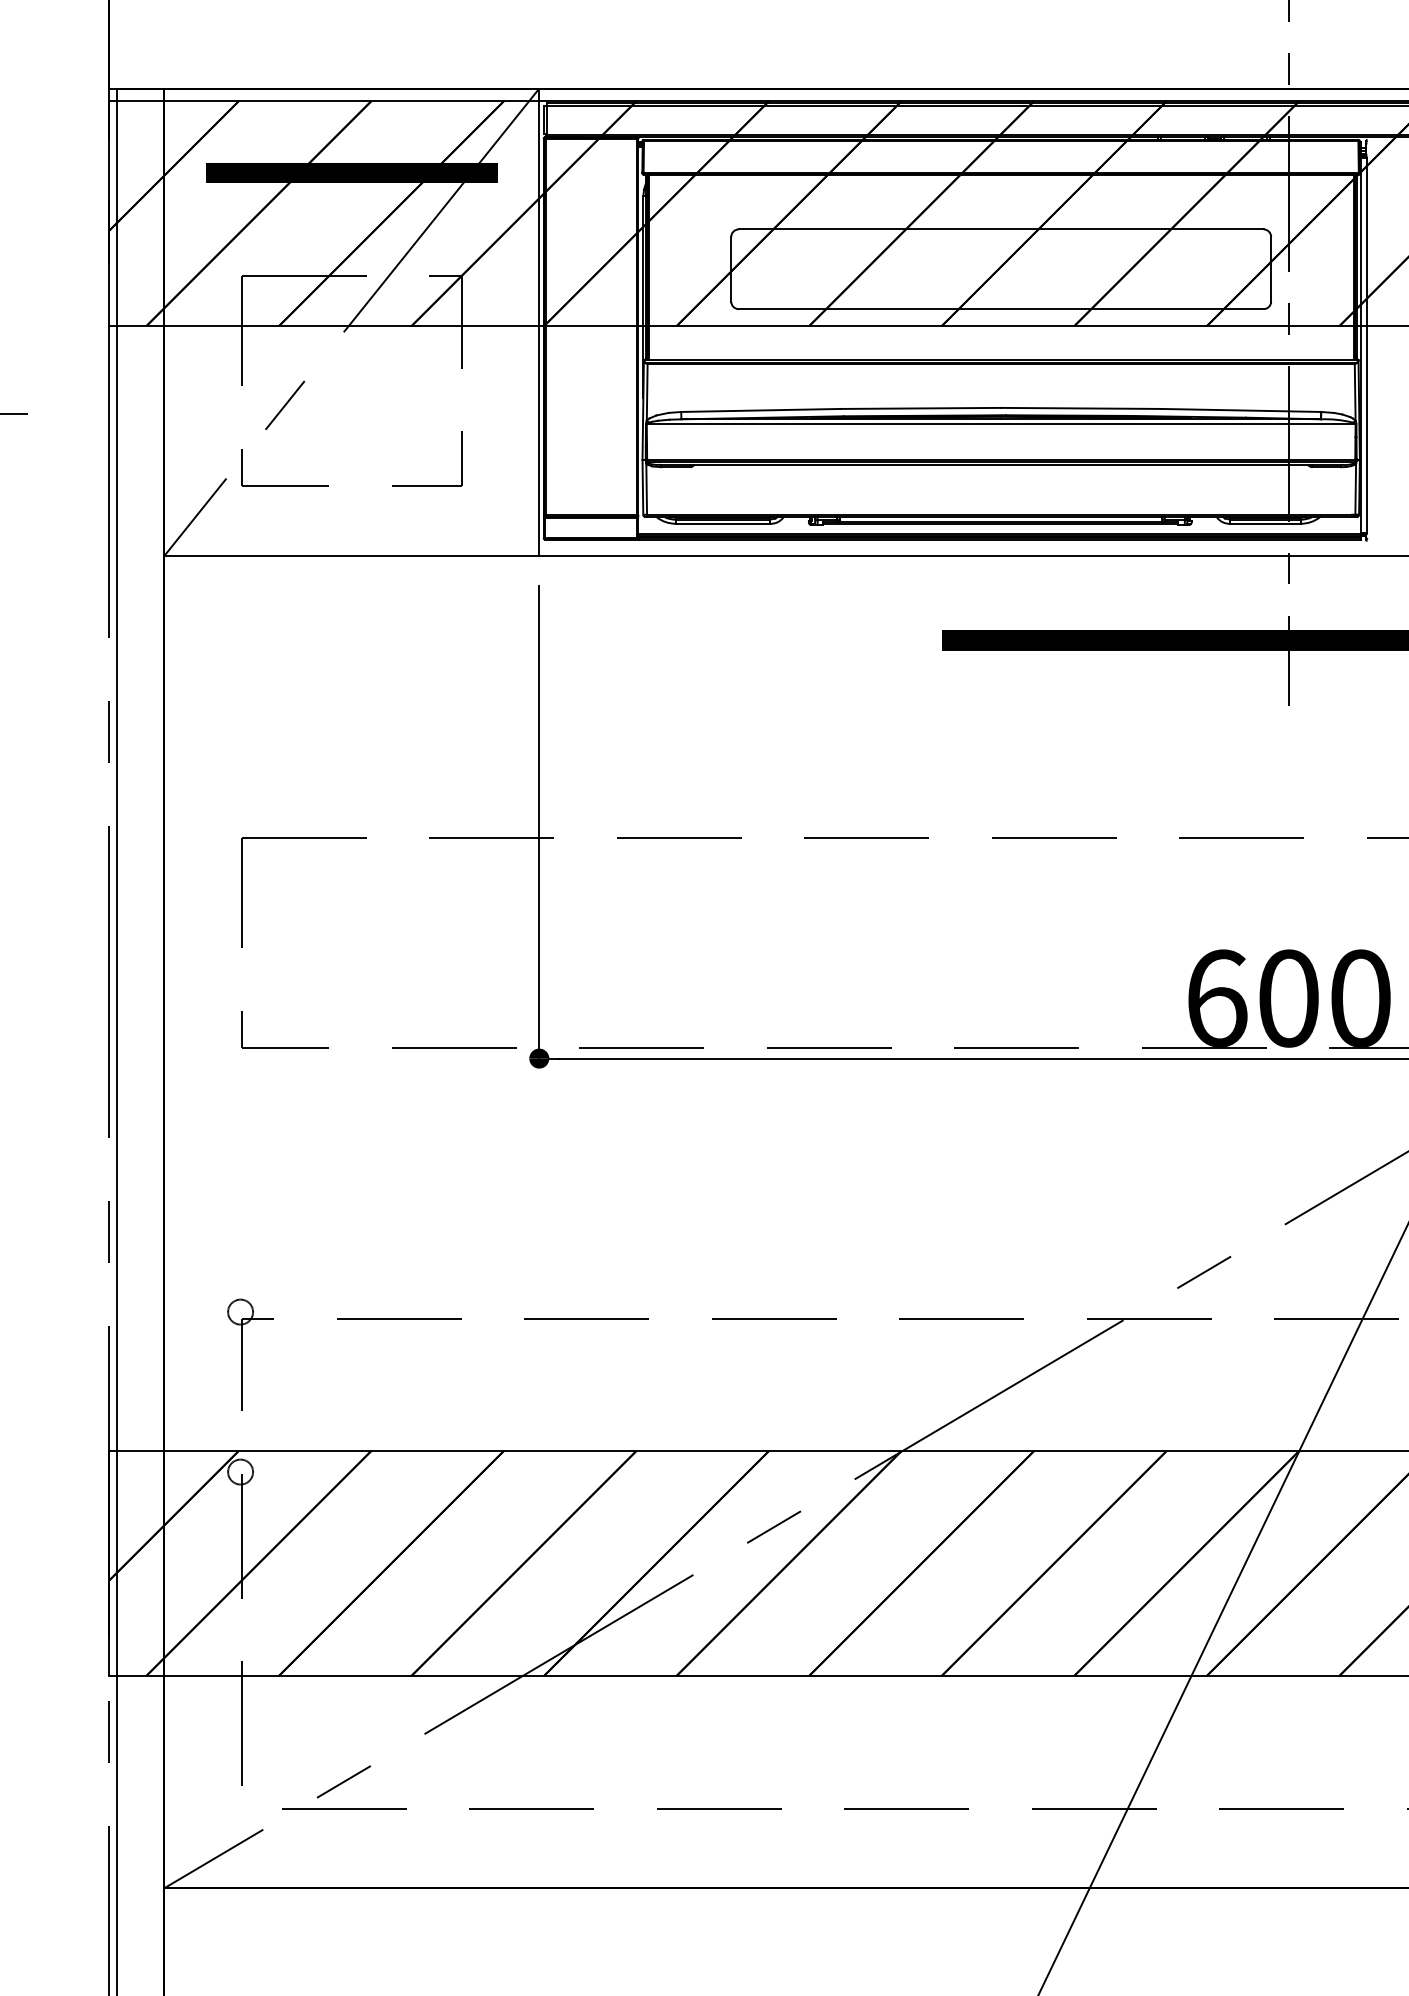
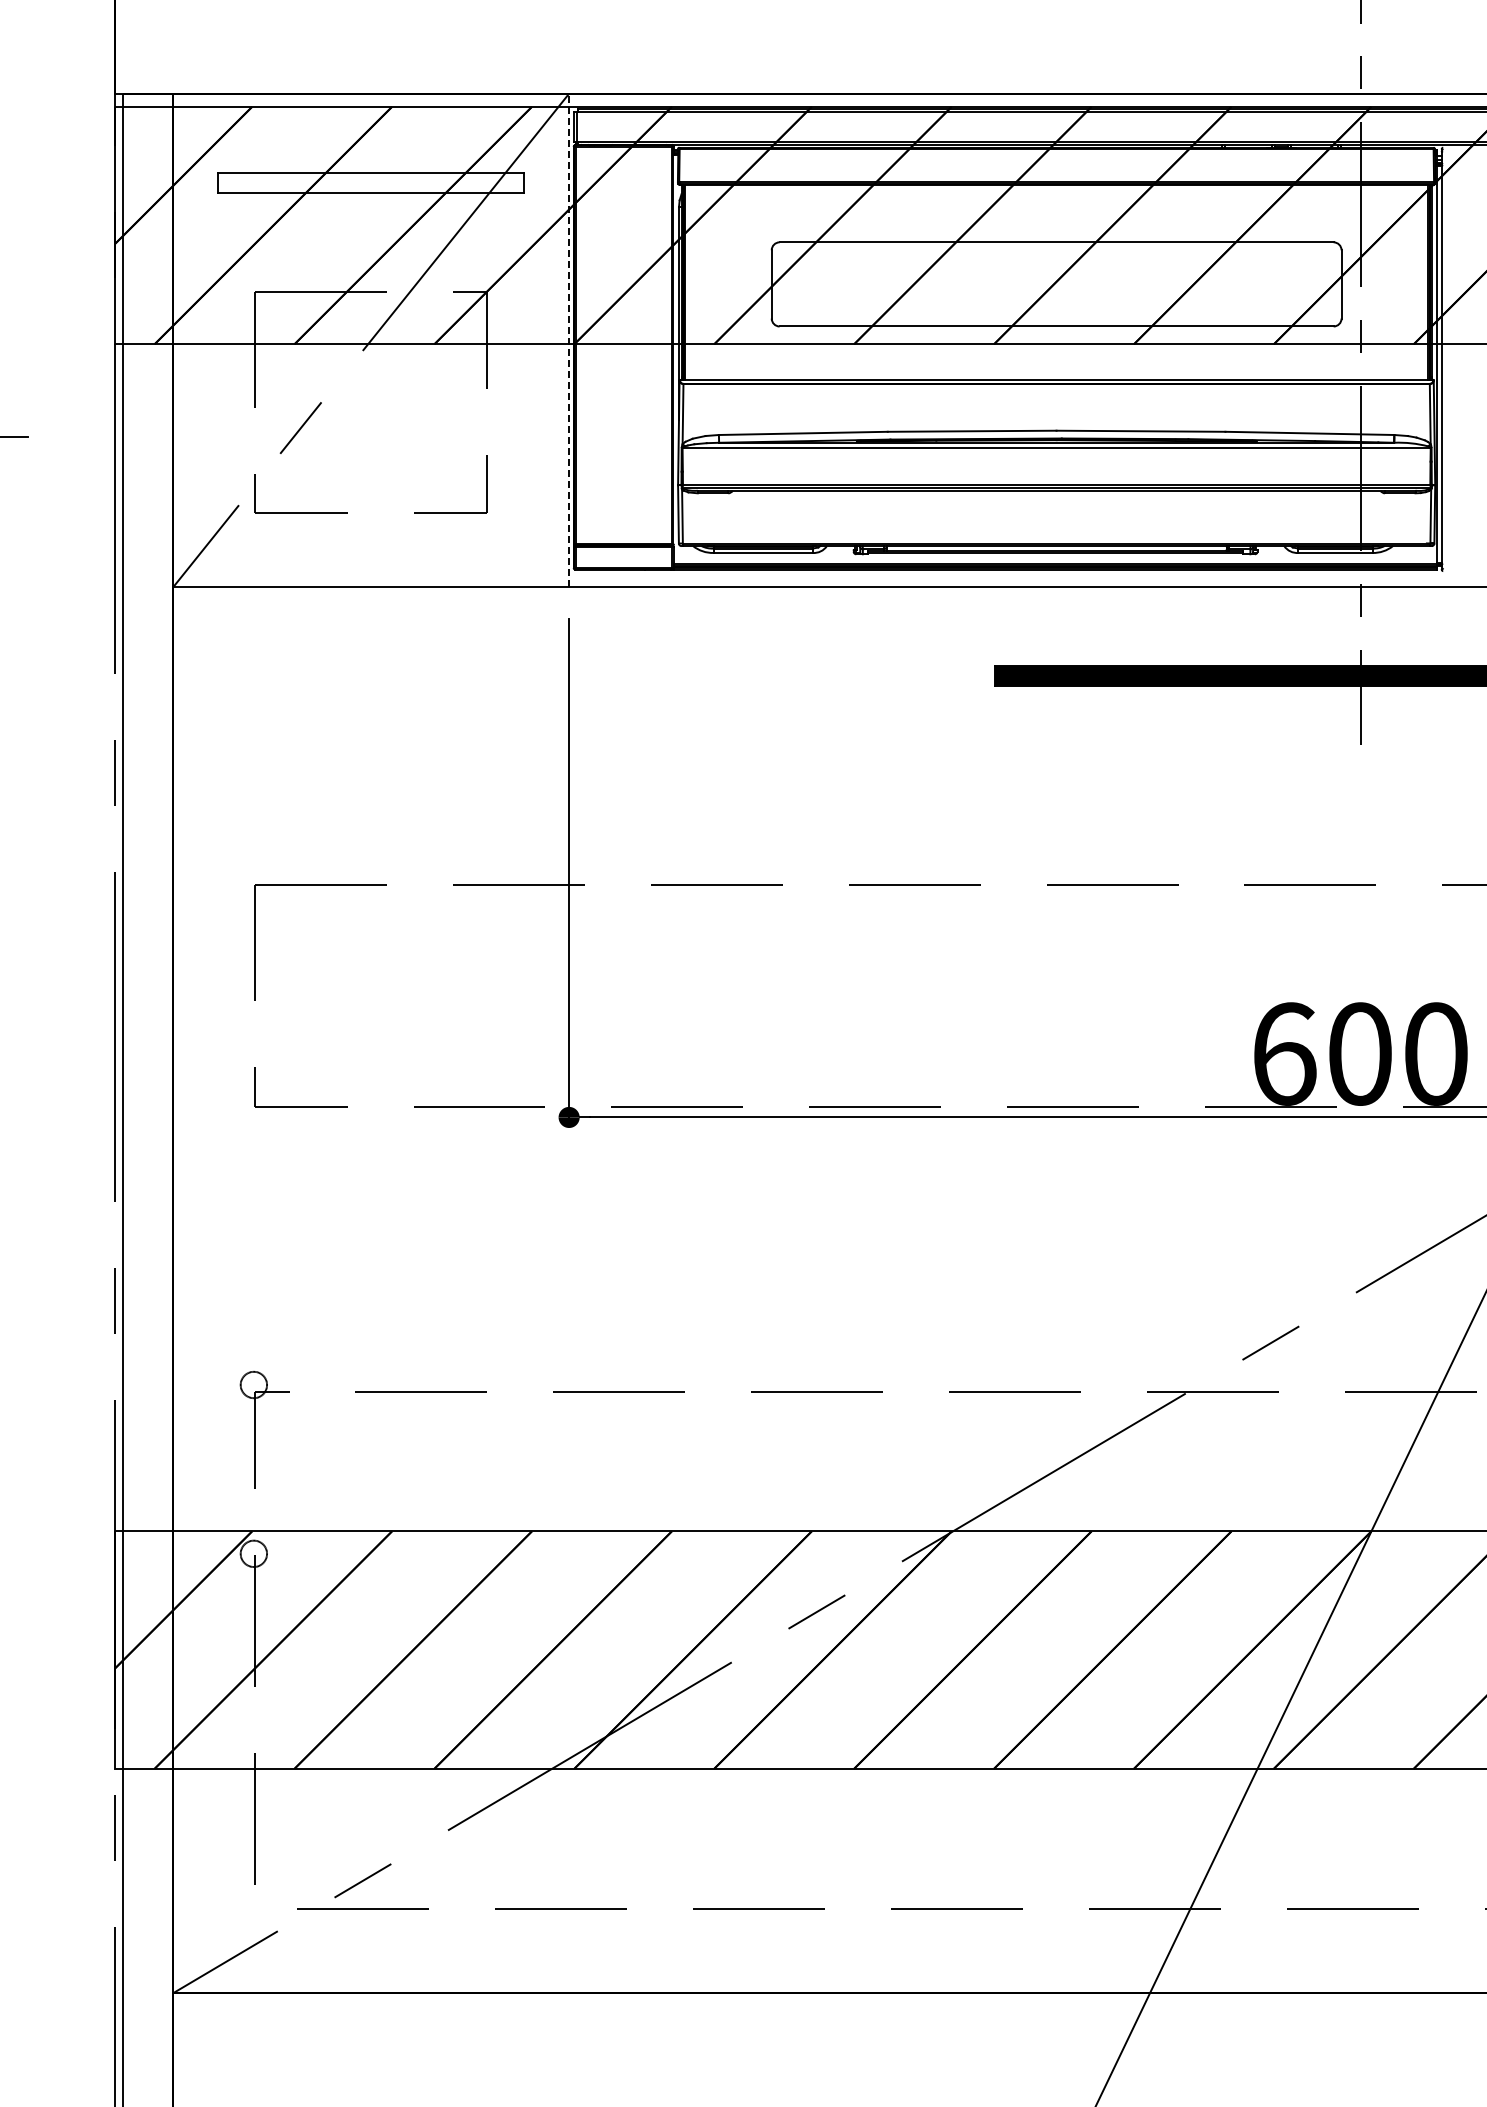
hatch: (352, 172) -> (371, 182), removed
line: (539, 322) -> (569, 340), solid -> dashed

